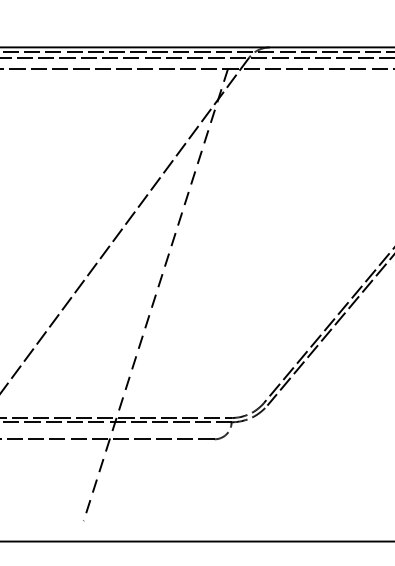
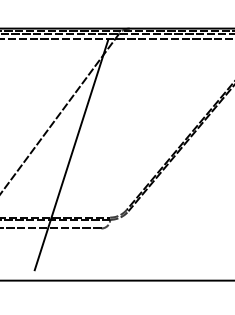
line: (155, 296) -> (71, 155), dashed -> solid

